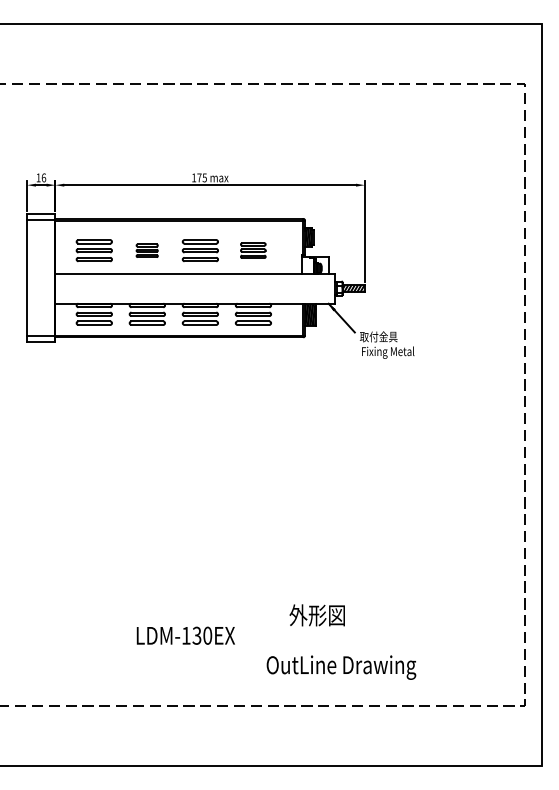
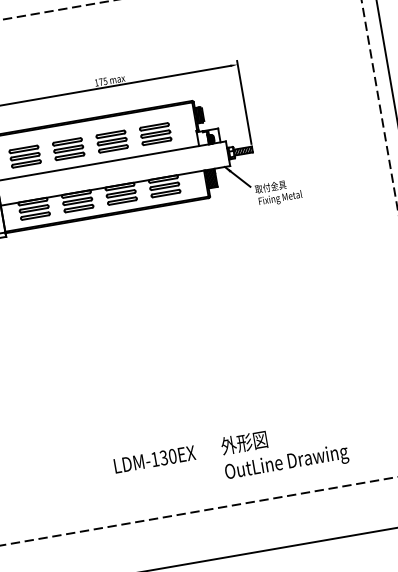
part: (146, 250) -> (67, 149), size x1.67
part: (252, 250) -> (154, 134), size x1.43
text: (316, 615) -> (243, 443), moved

